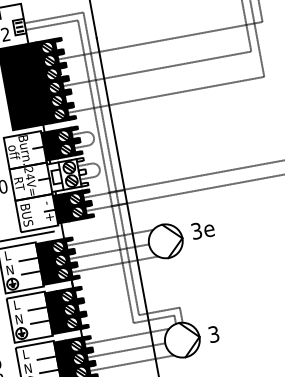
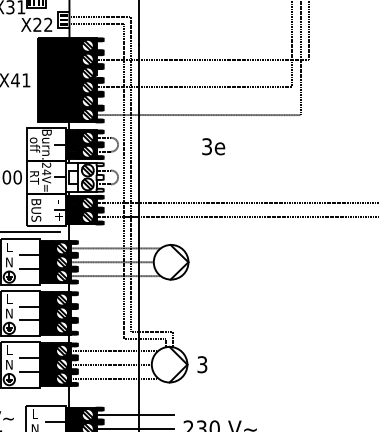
text: (202, 229) -> (213, 146), moved

